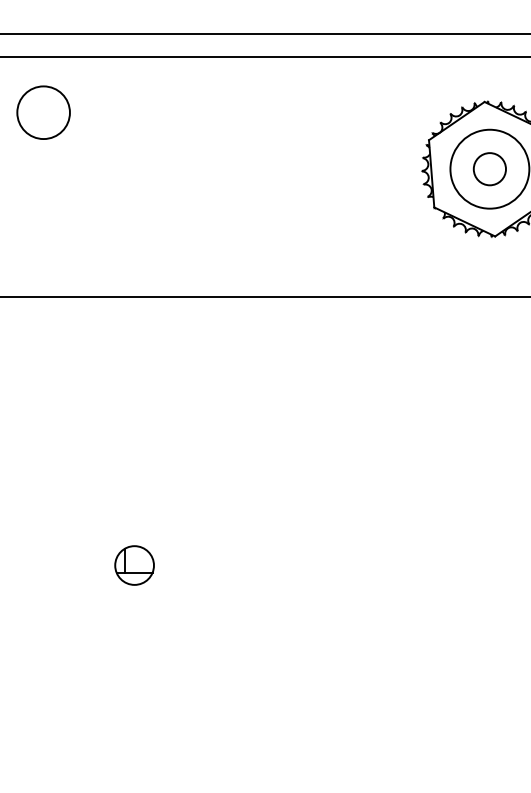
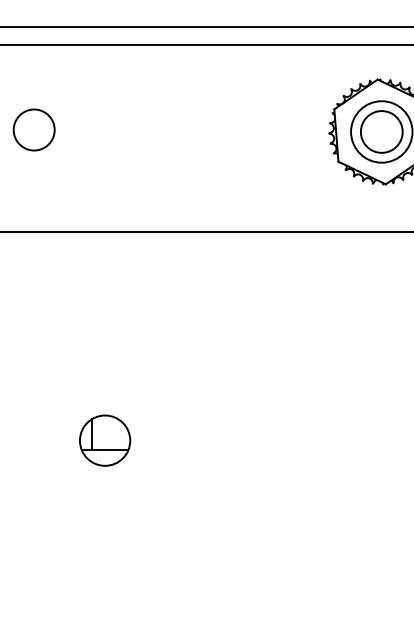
circle: (43, 112) -> (34, 129), moved
circle: (489, 169) -> (381, 132), size x1.67
part: (134, 565) -> (104, 440), size x1.67

